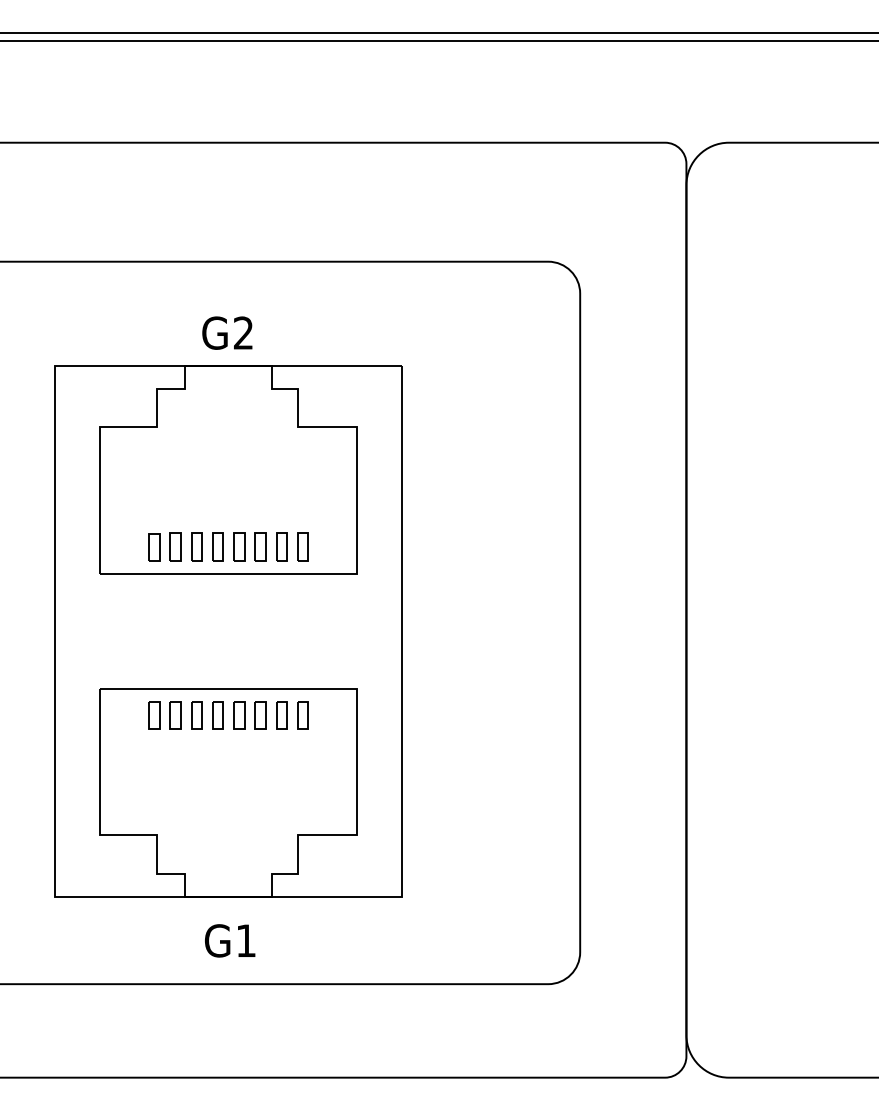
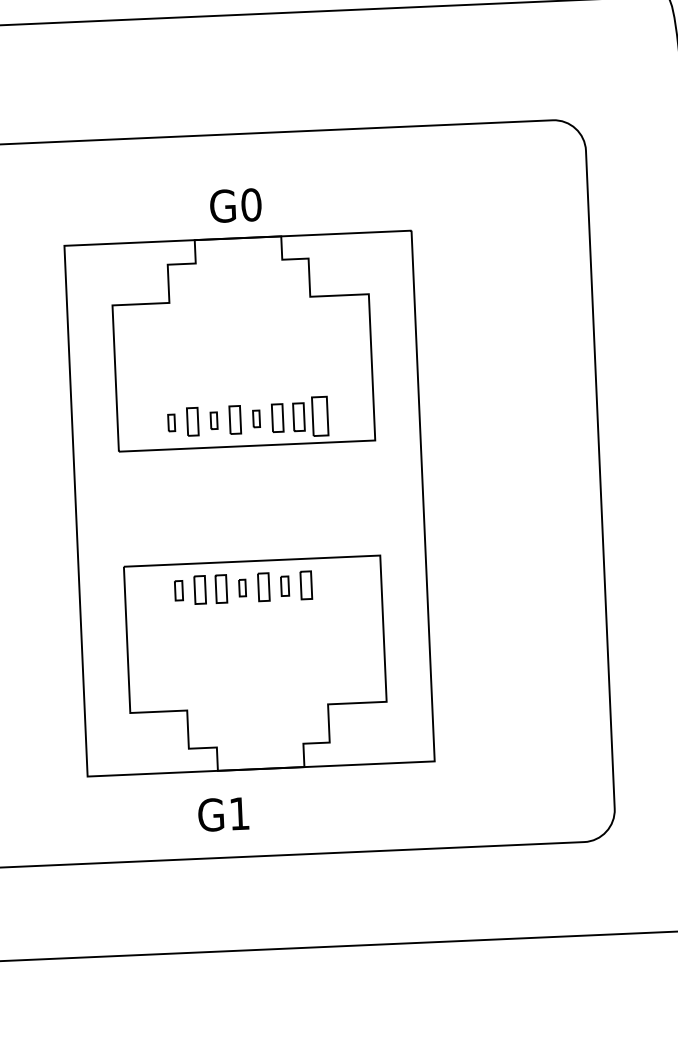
text: (243, 332) -> (251, 204), G2 -> G0
part: (196, 546) -> (213, 420), size x0.6
part: (239, 546) -> (256, 418), size x0.6
part: (302, 546) -> (319, 415), size x1.4
part: (154, 547) -> (171, 422), size x0.6
part: (154, 715) -> (179, 590), size x0.7
part: (217, 715) -> (242, 588), size x0.6
part: (260, 715) -> (285, 586), size x0.7
part: (302, 715) -> (326, 584), removed
text: (230, 940) -> (223, 814), moved

